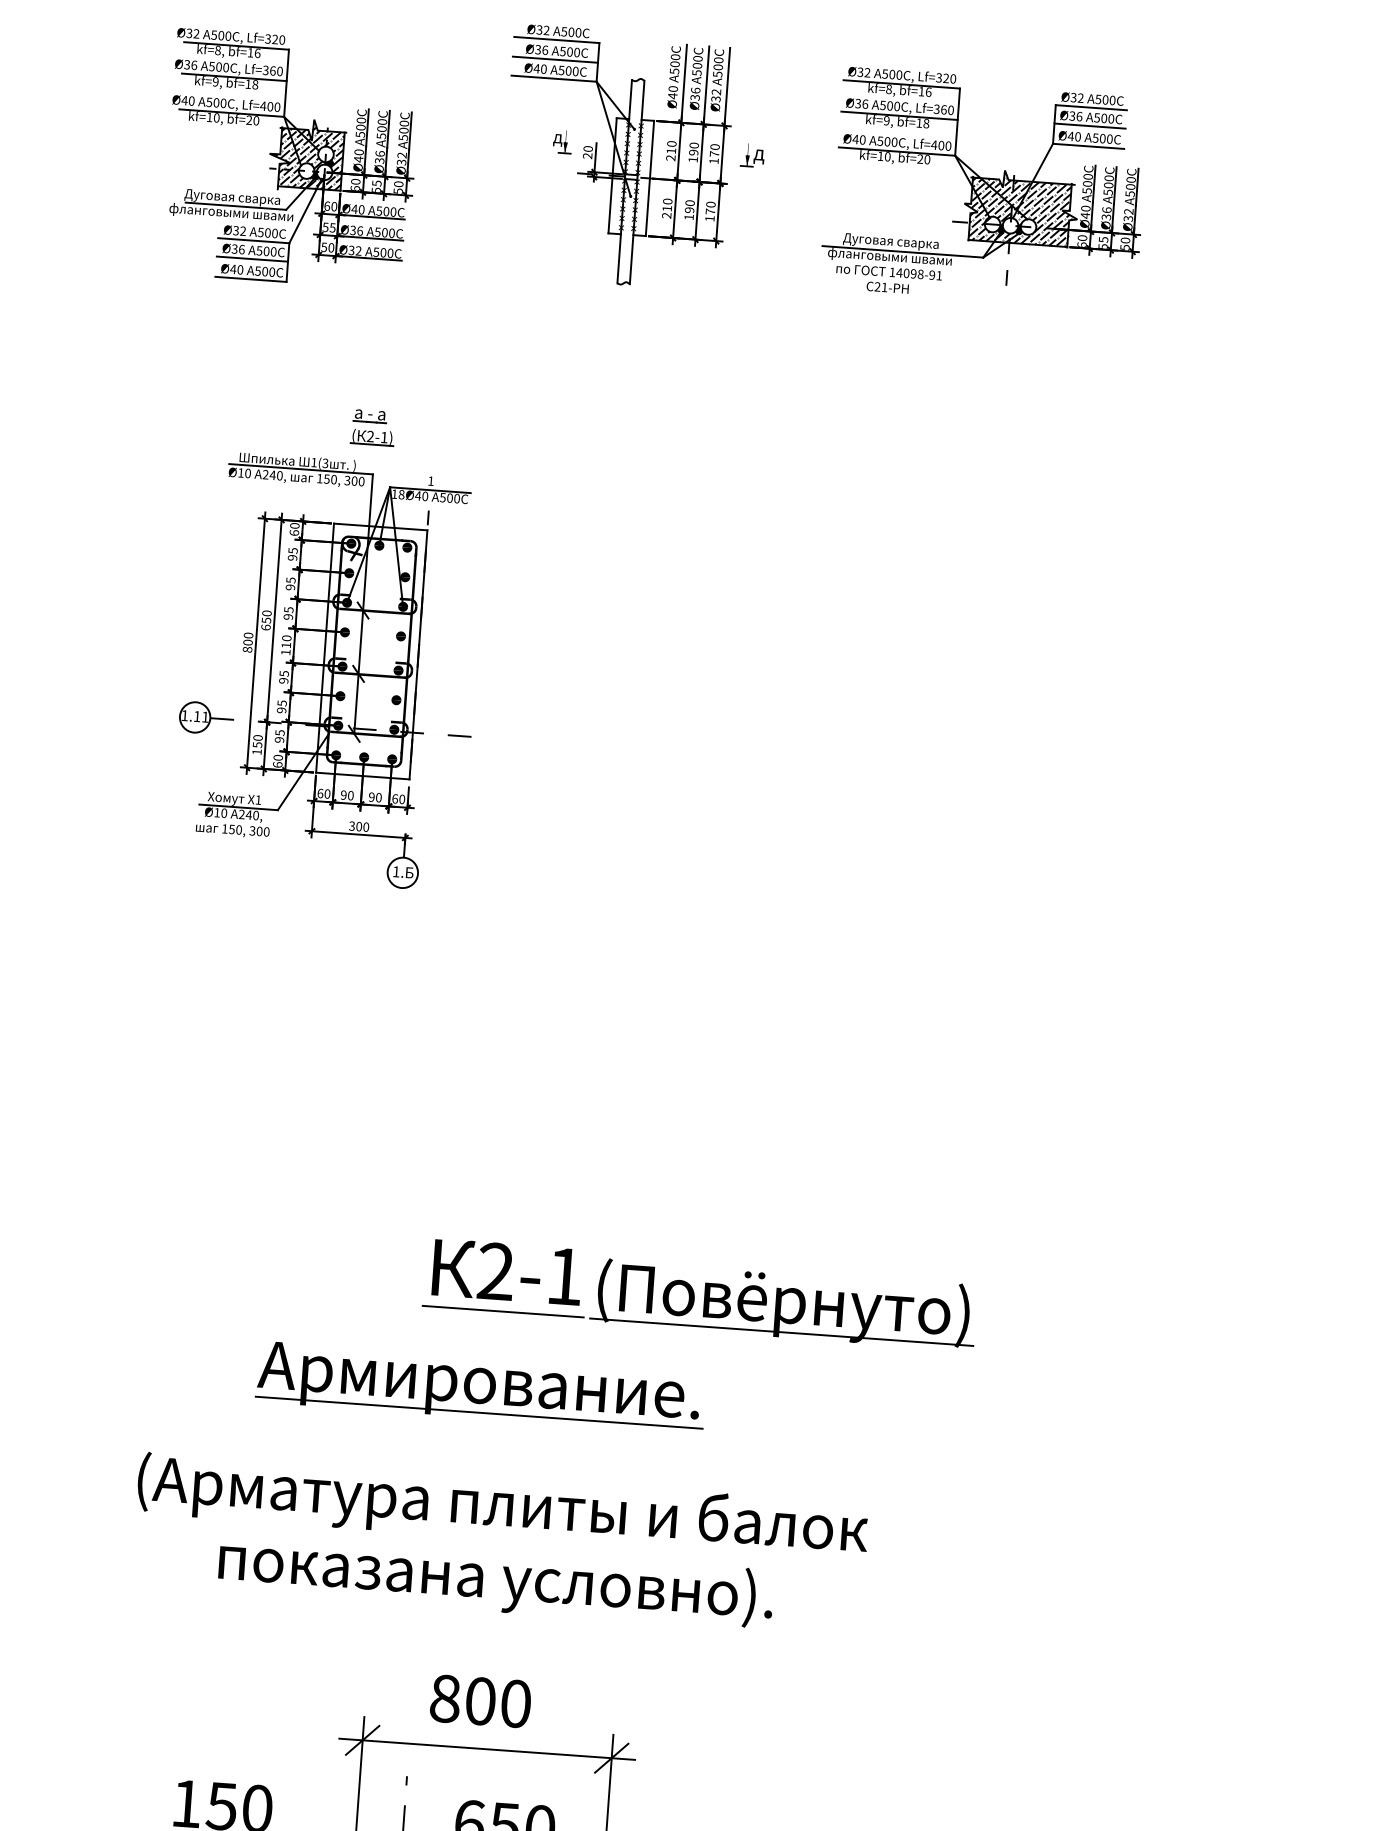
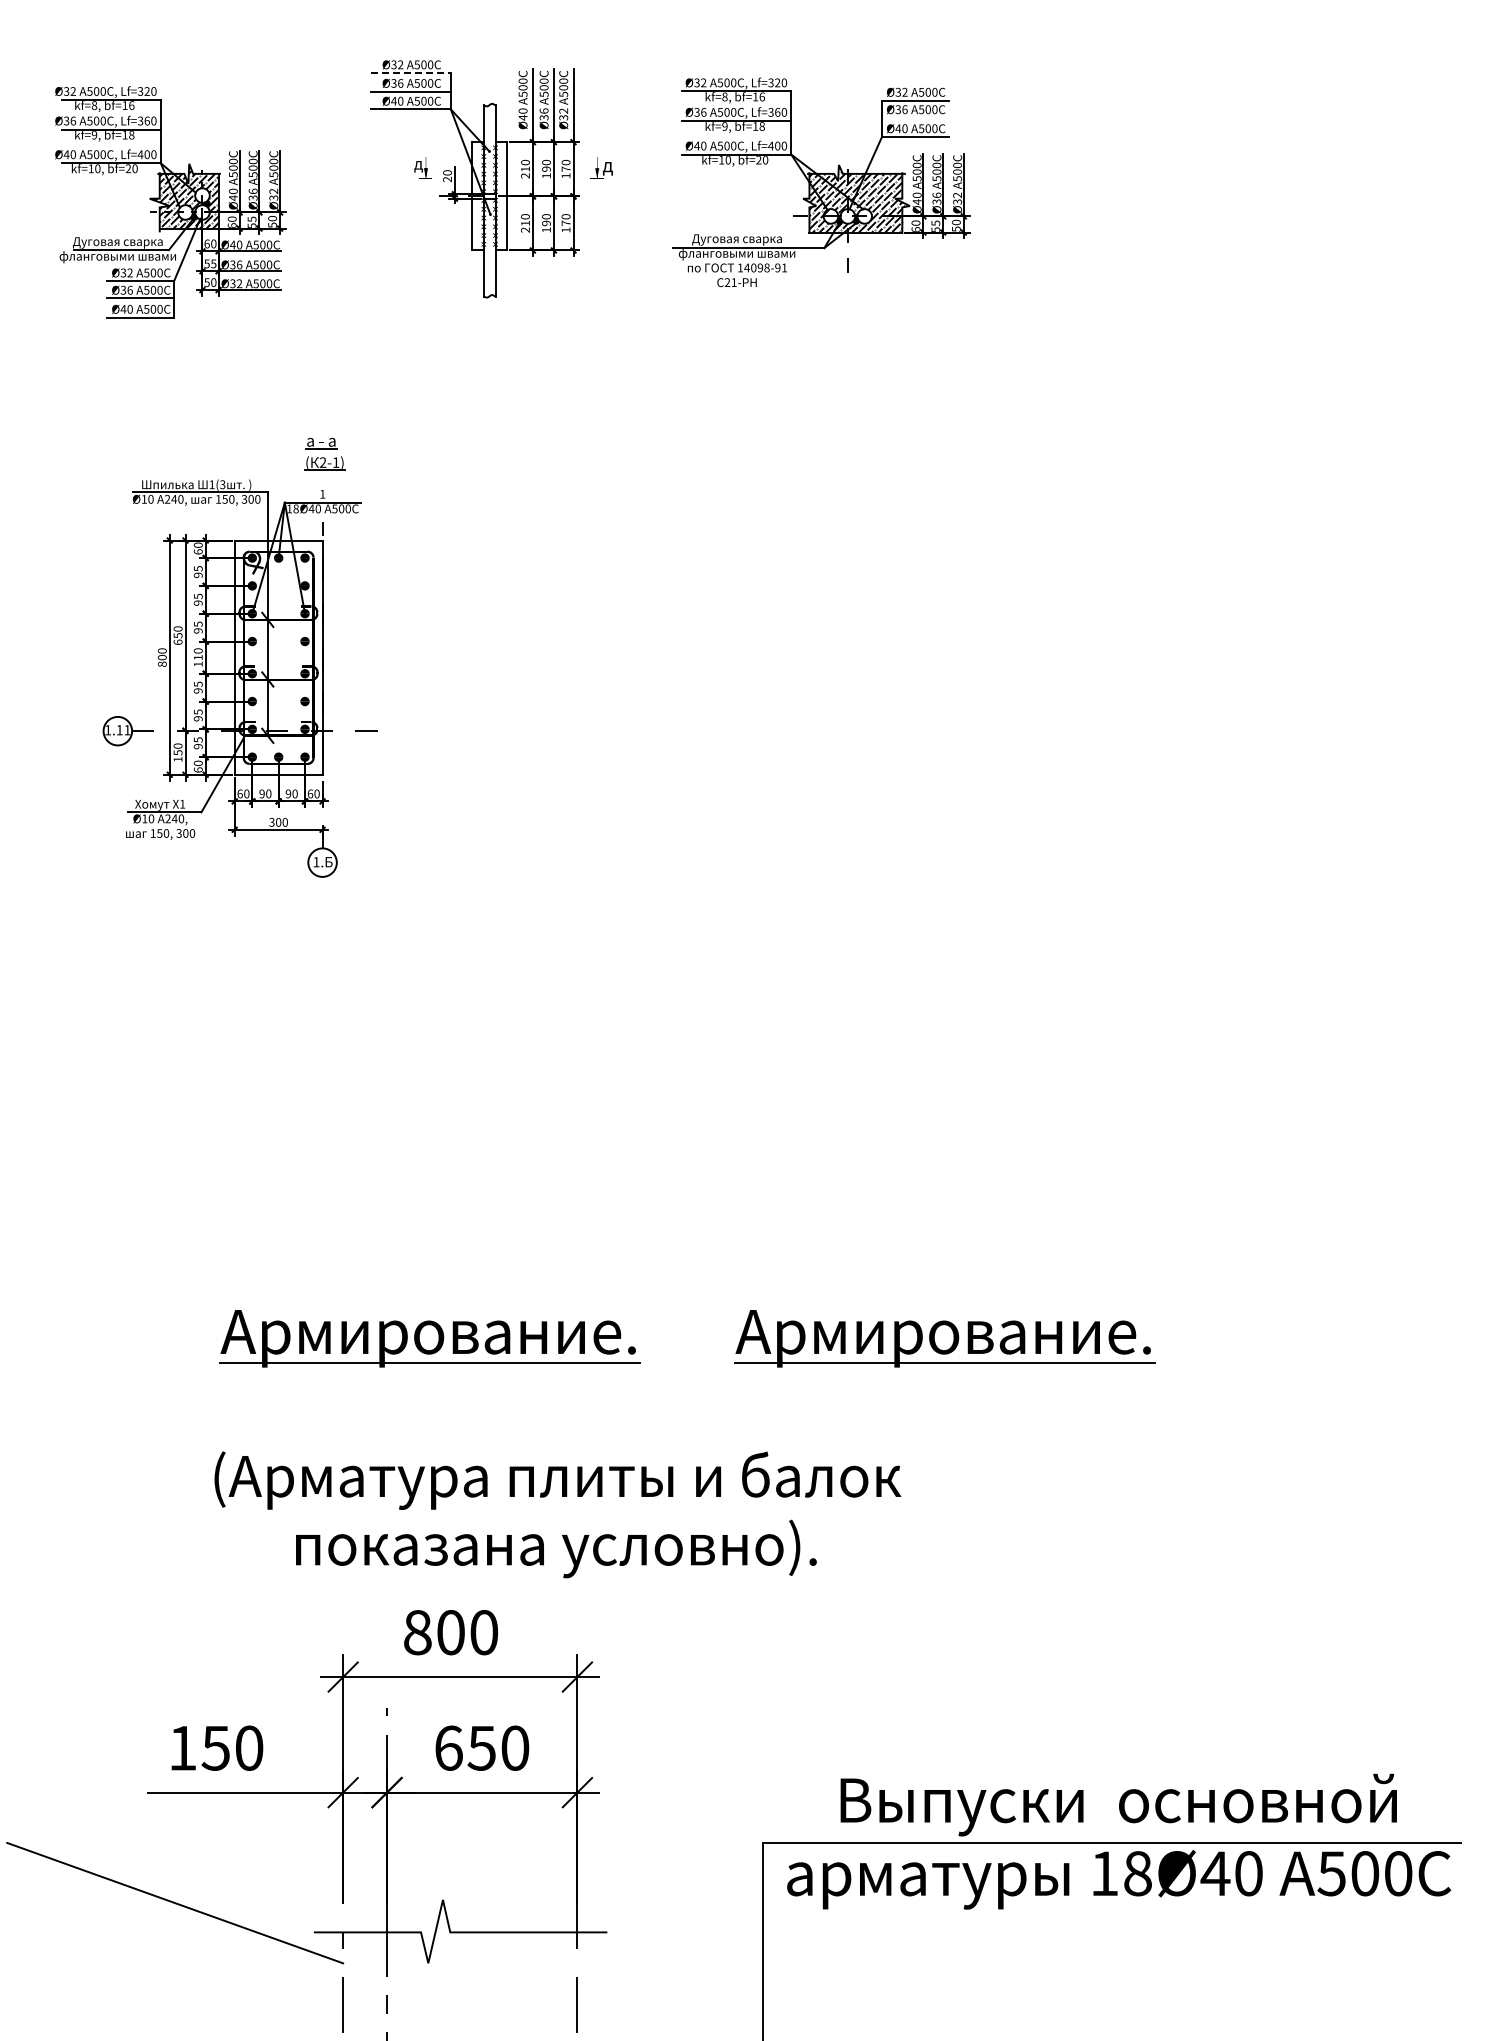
line: (557, 40) -> (411, 73), solid -> dashed
line: (1090, 125) -> (915, 117), removed
part: (372, 427) -> (324, 453), moved
part: (699, 1294) -> (628, 1237), removed
part: (1027, 1426) -> (944, 1338), added
text: (499, 1544) -> (557, 1514), moved

